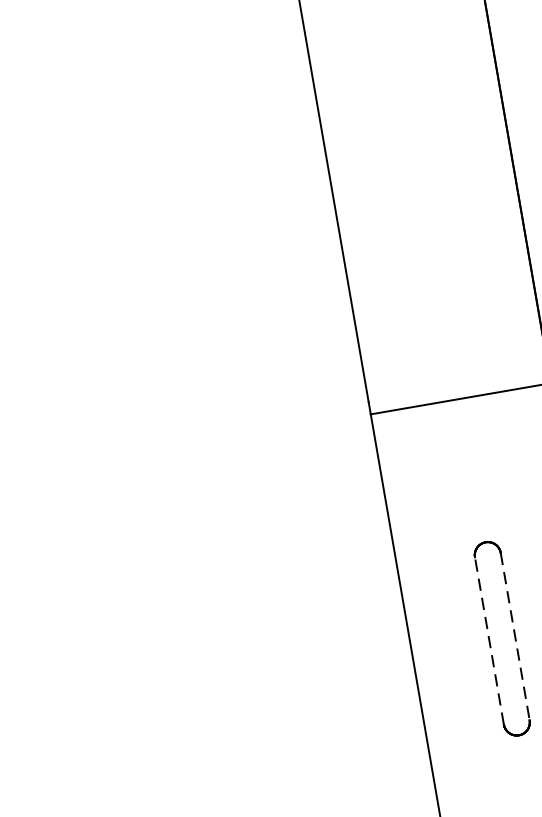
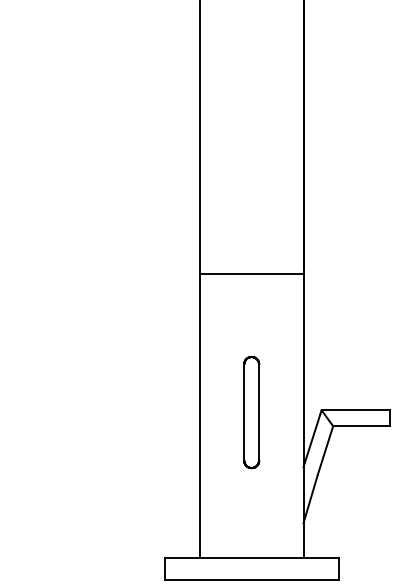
line: (516, 638) -> (259, 413), dashed -> solid
line: (489, 640) -> (244, 412), dashed -> solid

